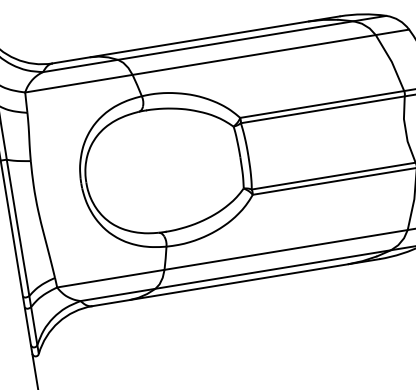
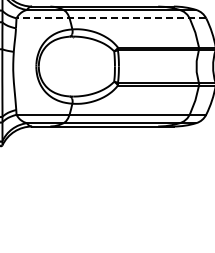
line: (217, 61) -> (111, 18), solid -> dashed

